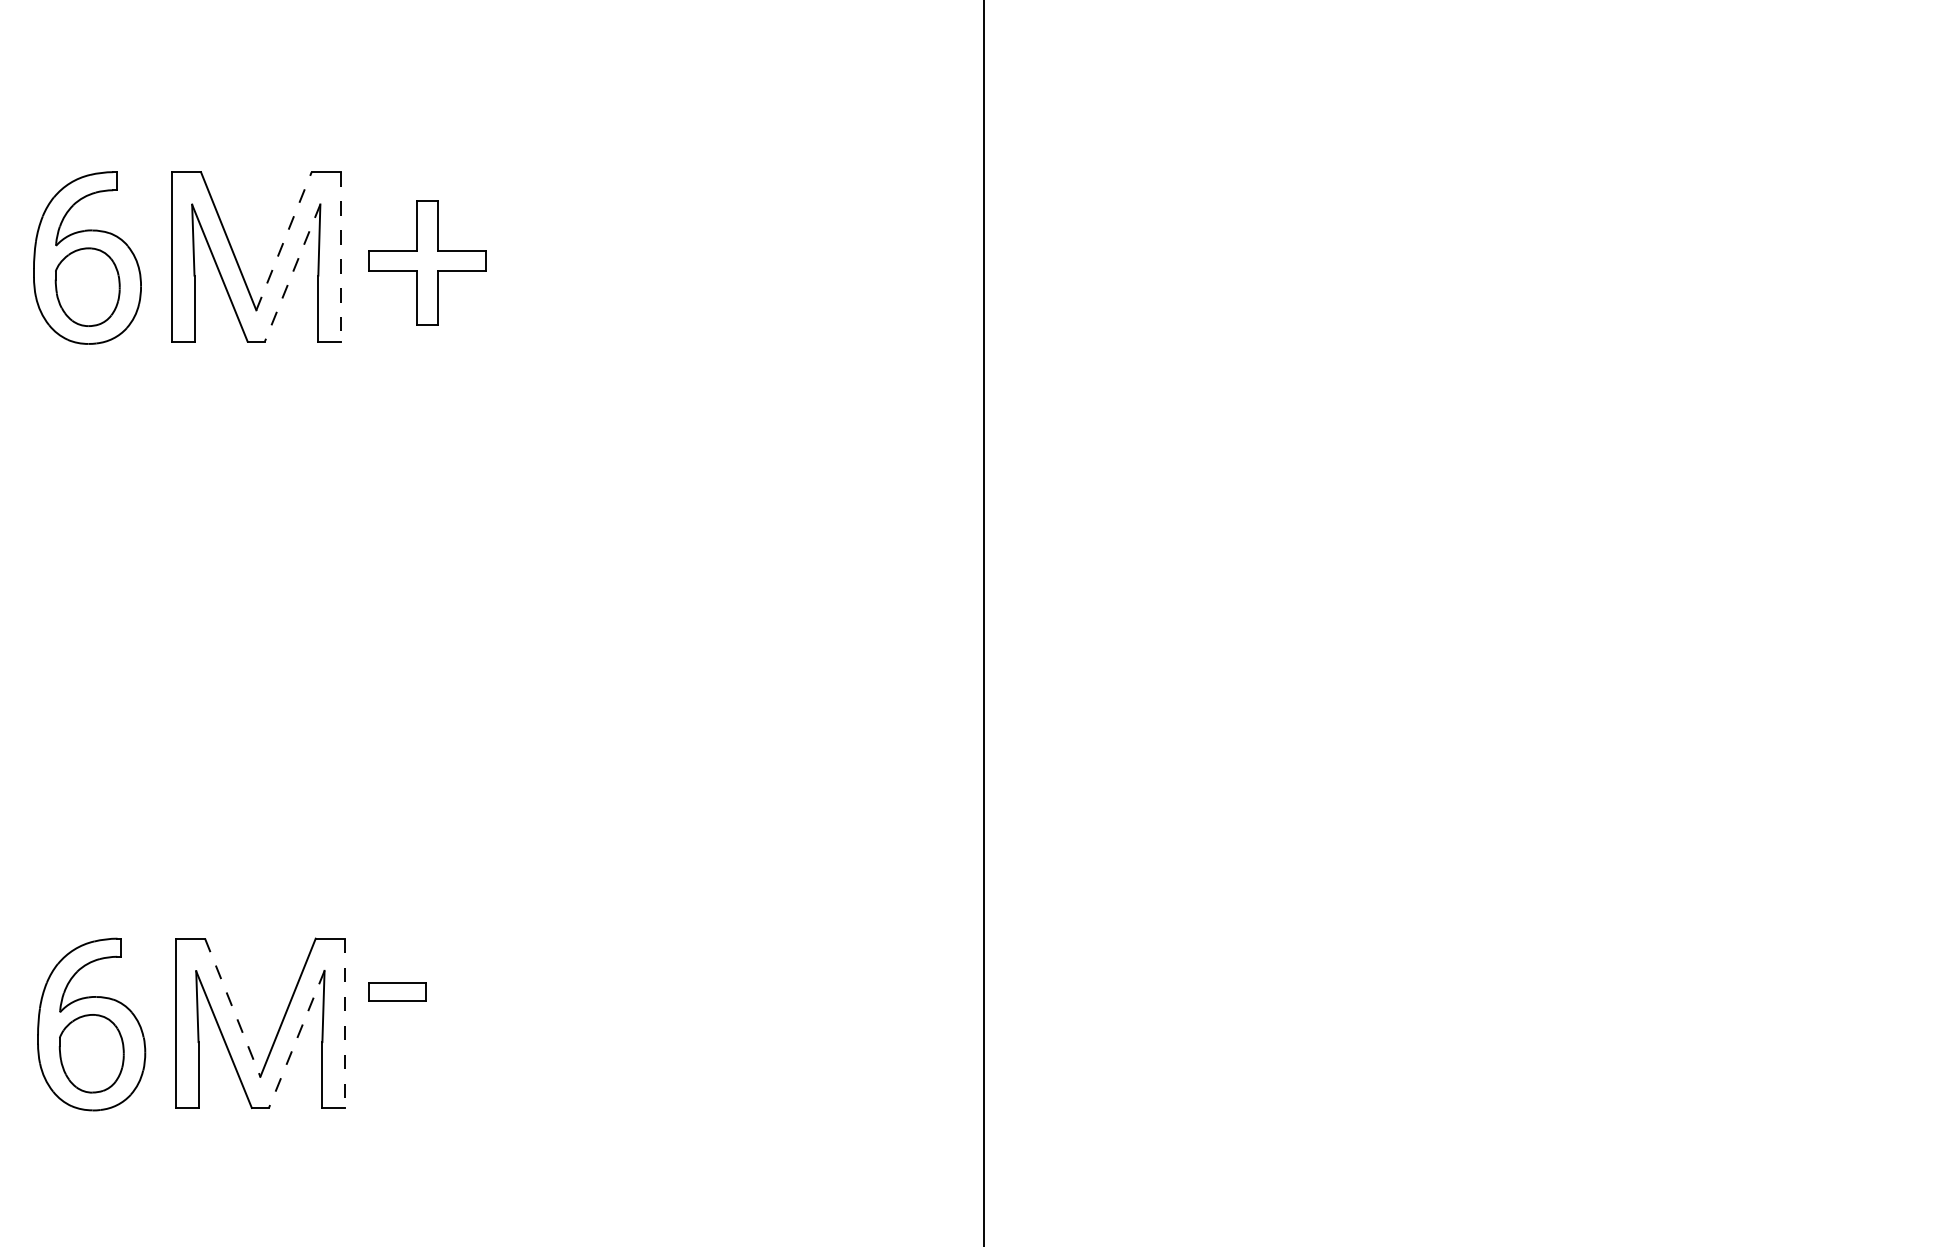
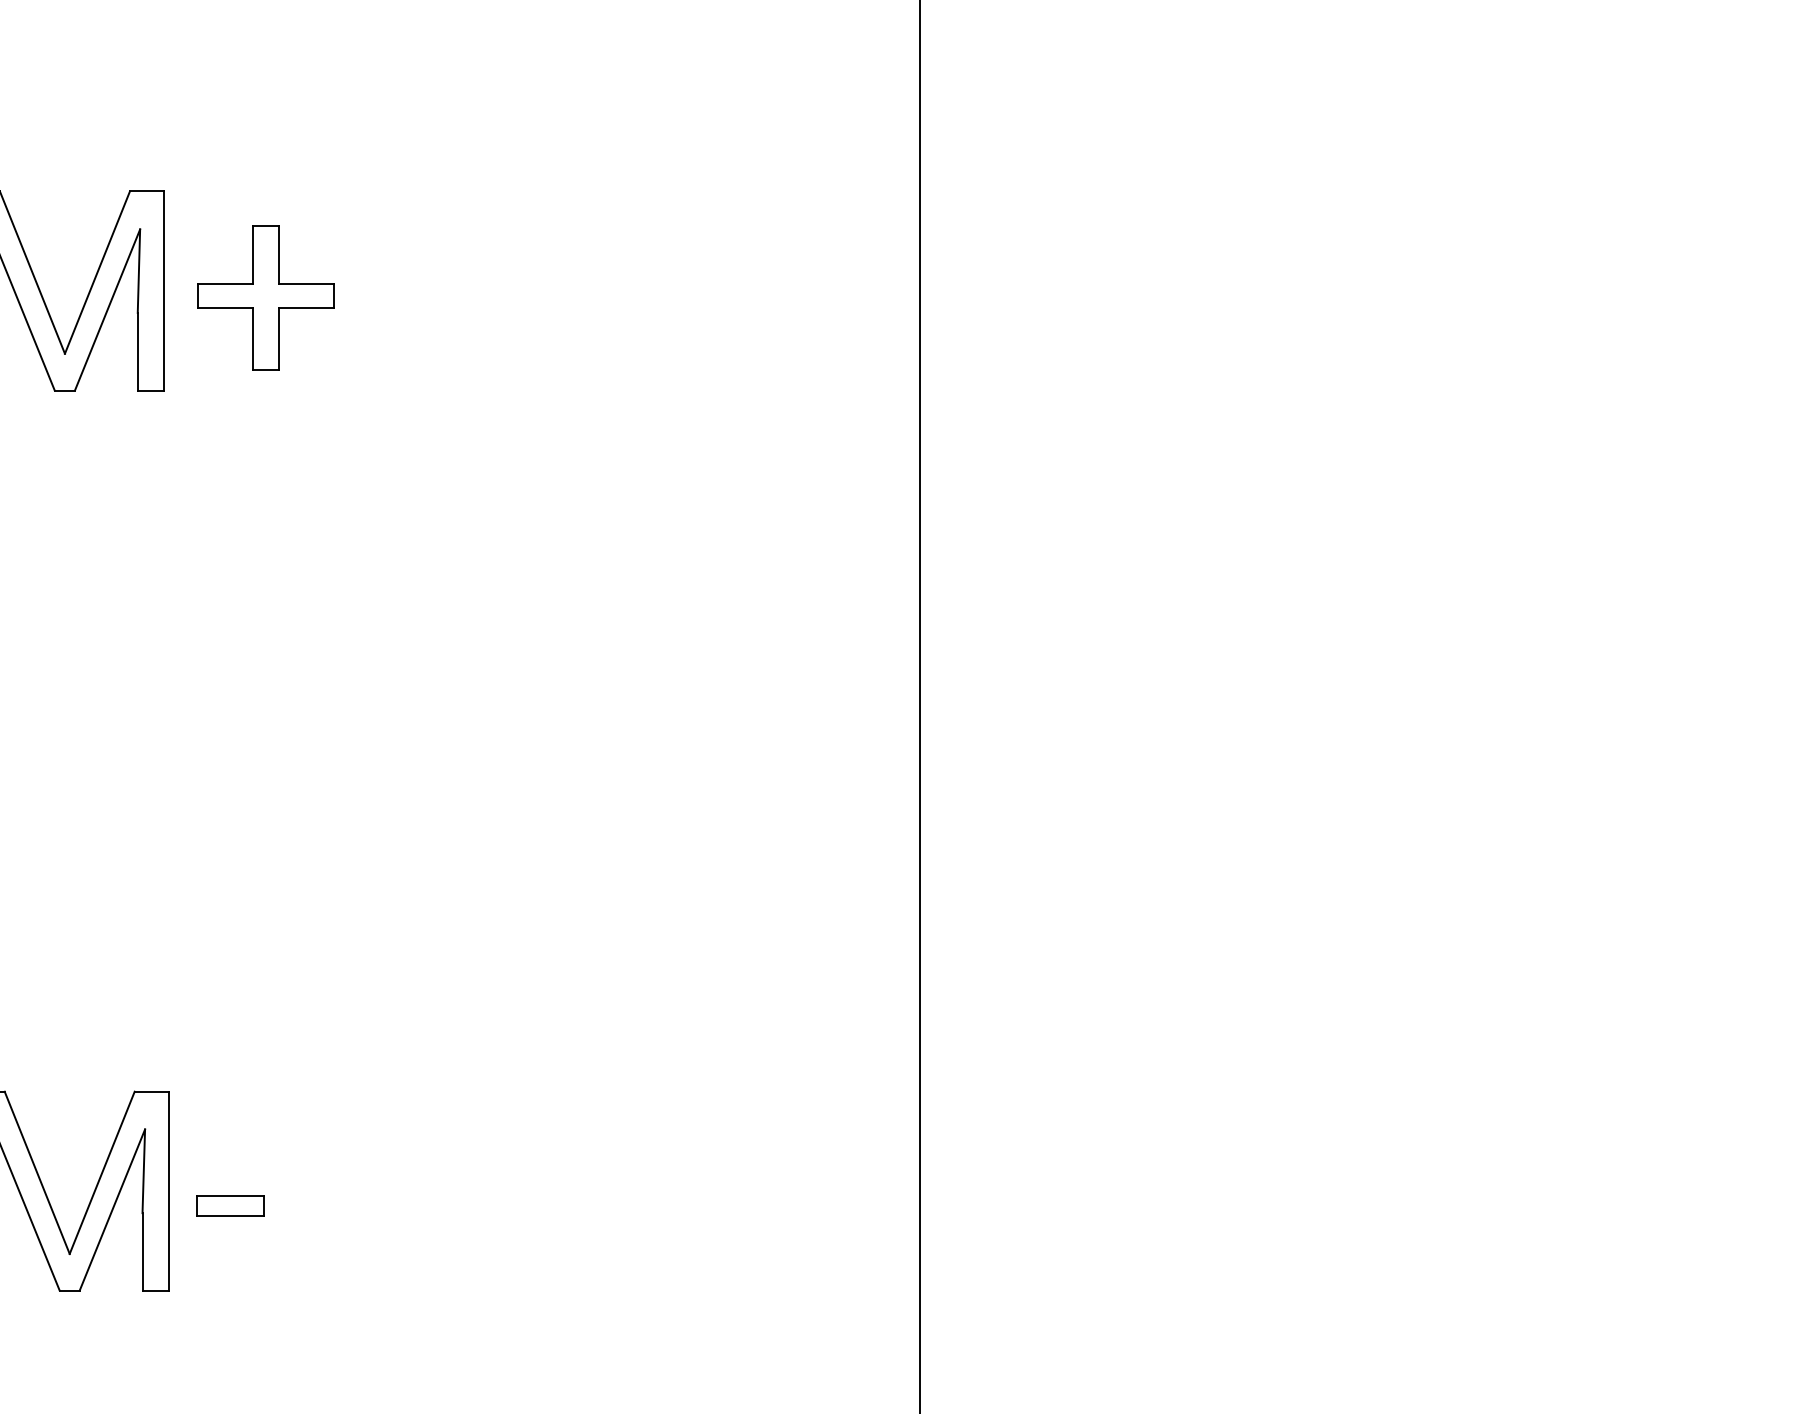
line: (284, 240) -> (98, 271), dashed -> solid
line: (340, 256) -> (163, 290), dashed -> solid
line: (292, 273) -> (107, 310), dashed -> solid
part: (397, 991) -> (230, 1205), moved
line: (232, 1008) -> (36, 1173), dashed -> solid
line: (344, 1023) -> (168, 1191), dashed -> solid
line: (296, 1039) -> (112, 1210), dashed -> solid

